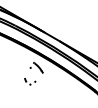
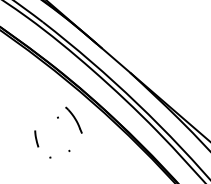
part: (29, 81) -> (49, 146), size x1.67

